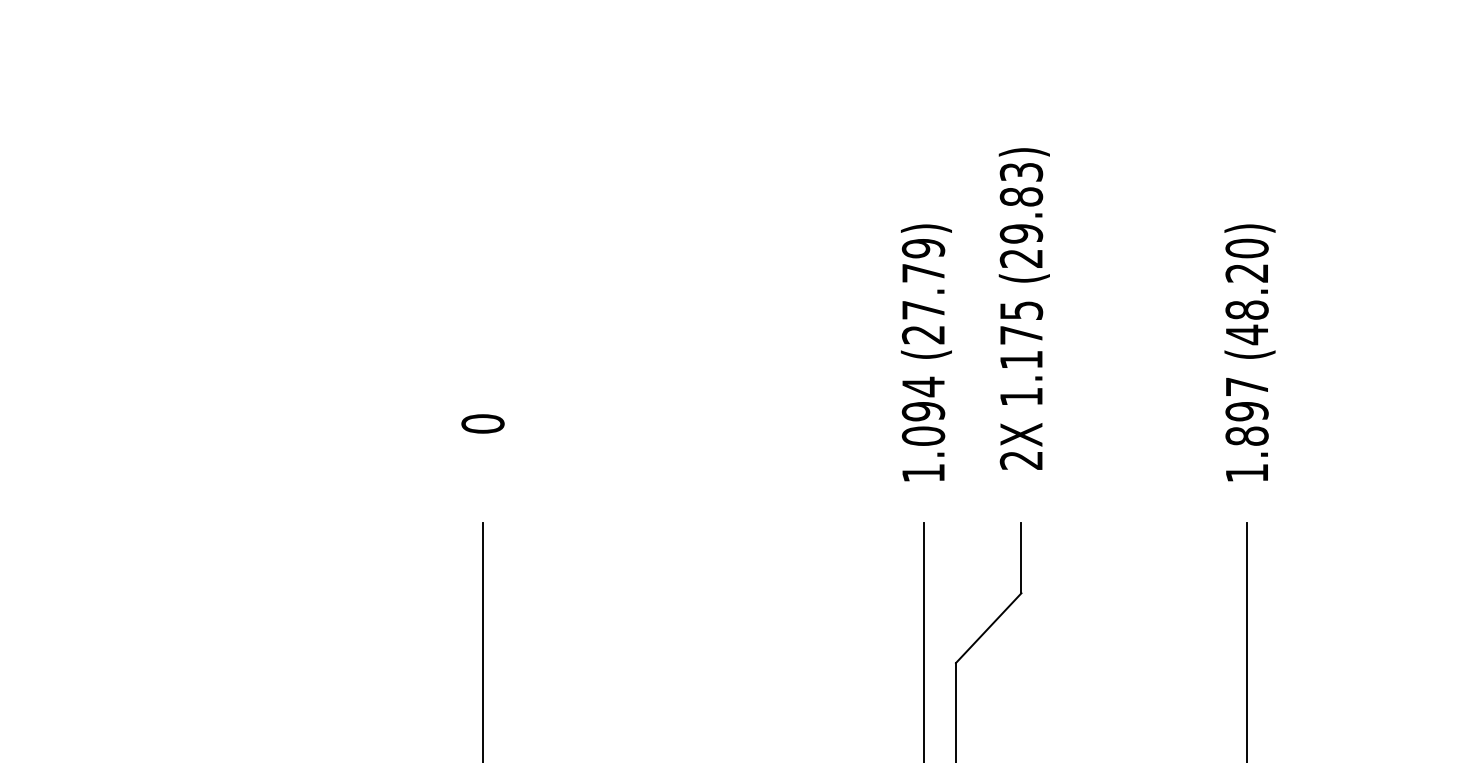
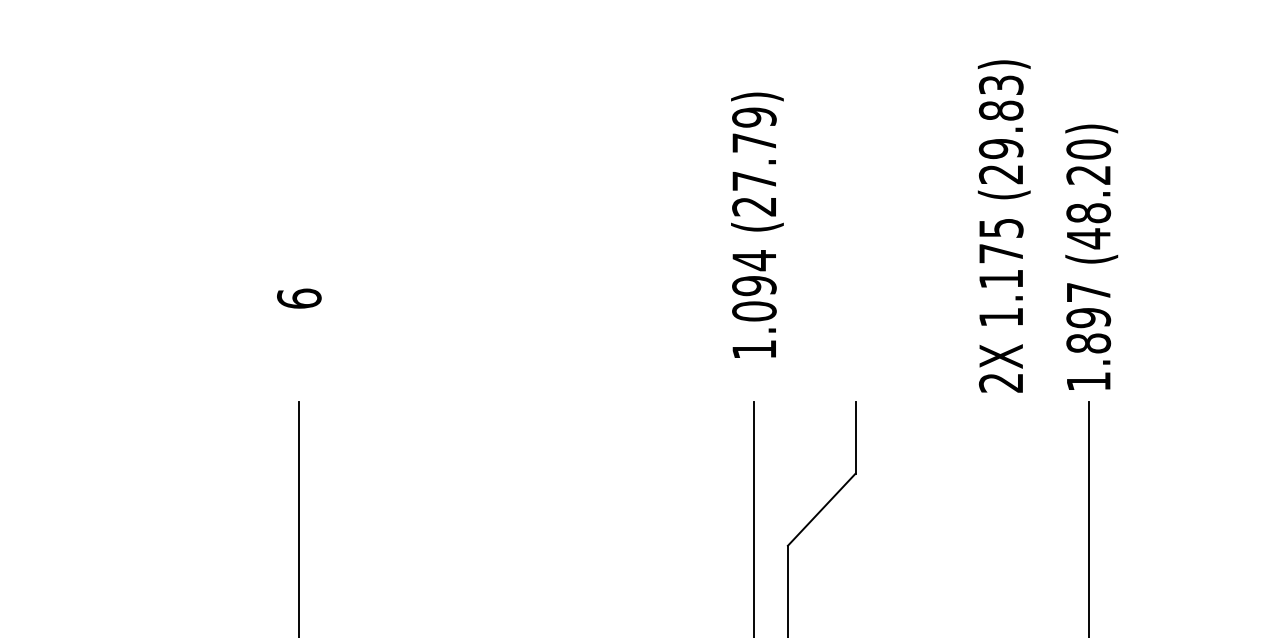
text: (1023, 308) -> (1003, 225), moved
text: (1249, 352) -> (1091, 256), moved
text: (482, 423) -> (298, 298), 0 -> 6

